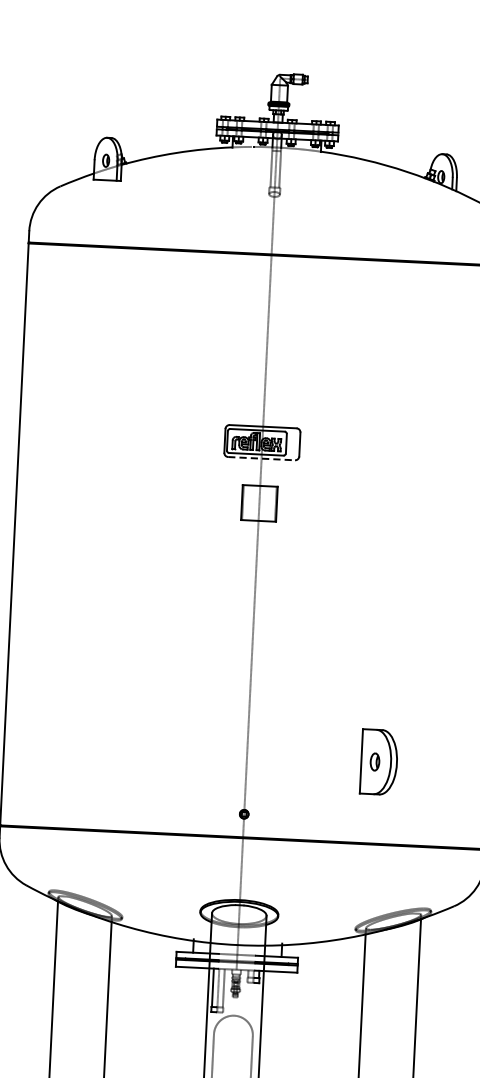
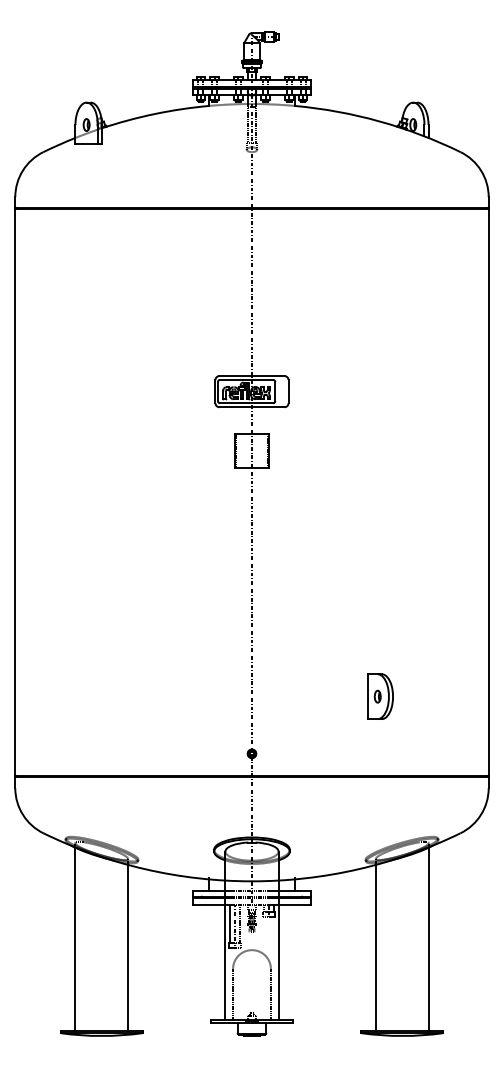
line: (262, 458) -> (252, 407), dashed -> solid
part: (378, 761) -> (380, 696), size x0.71

